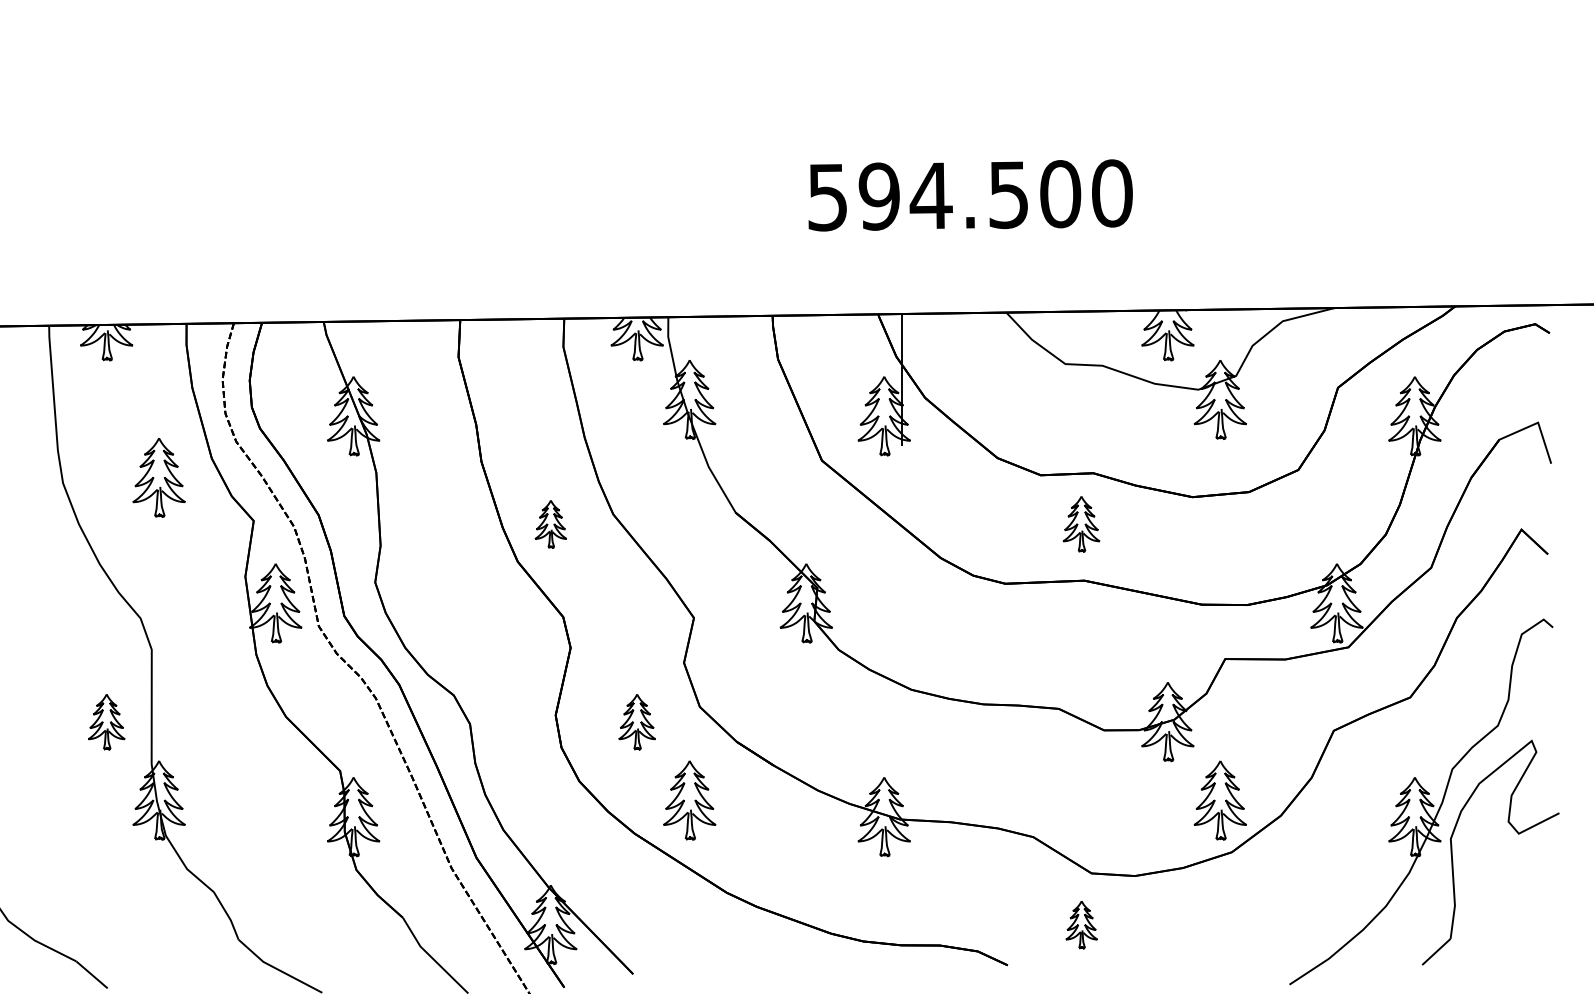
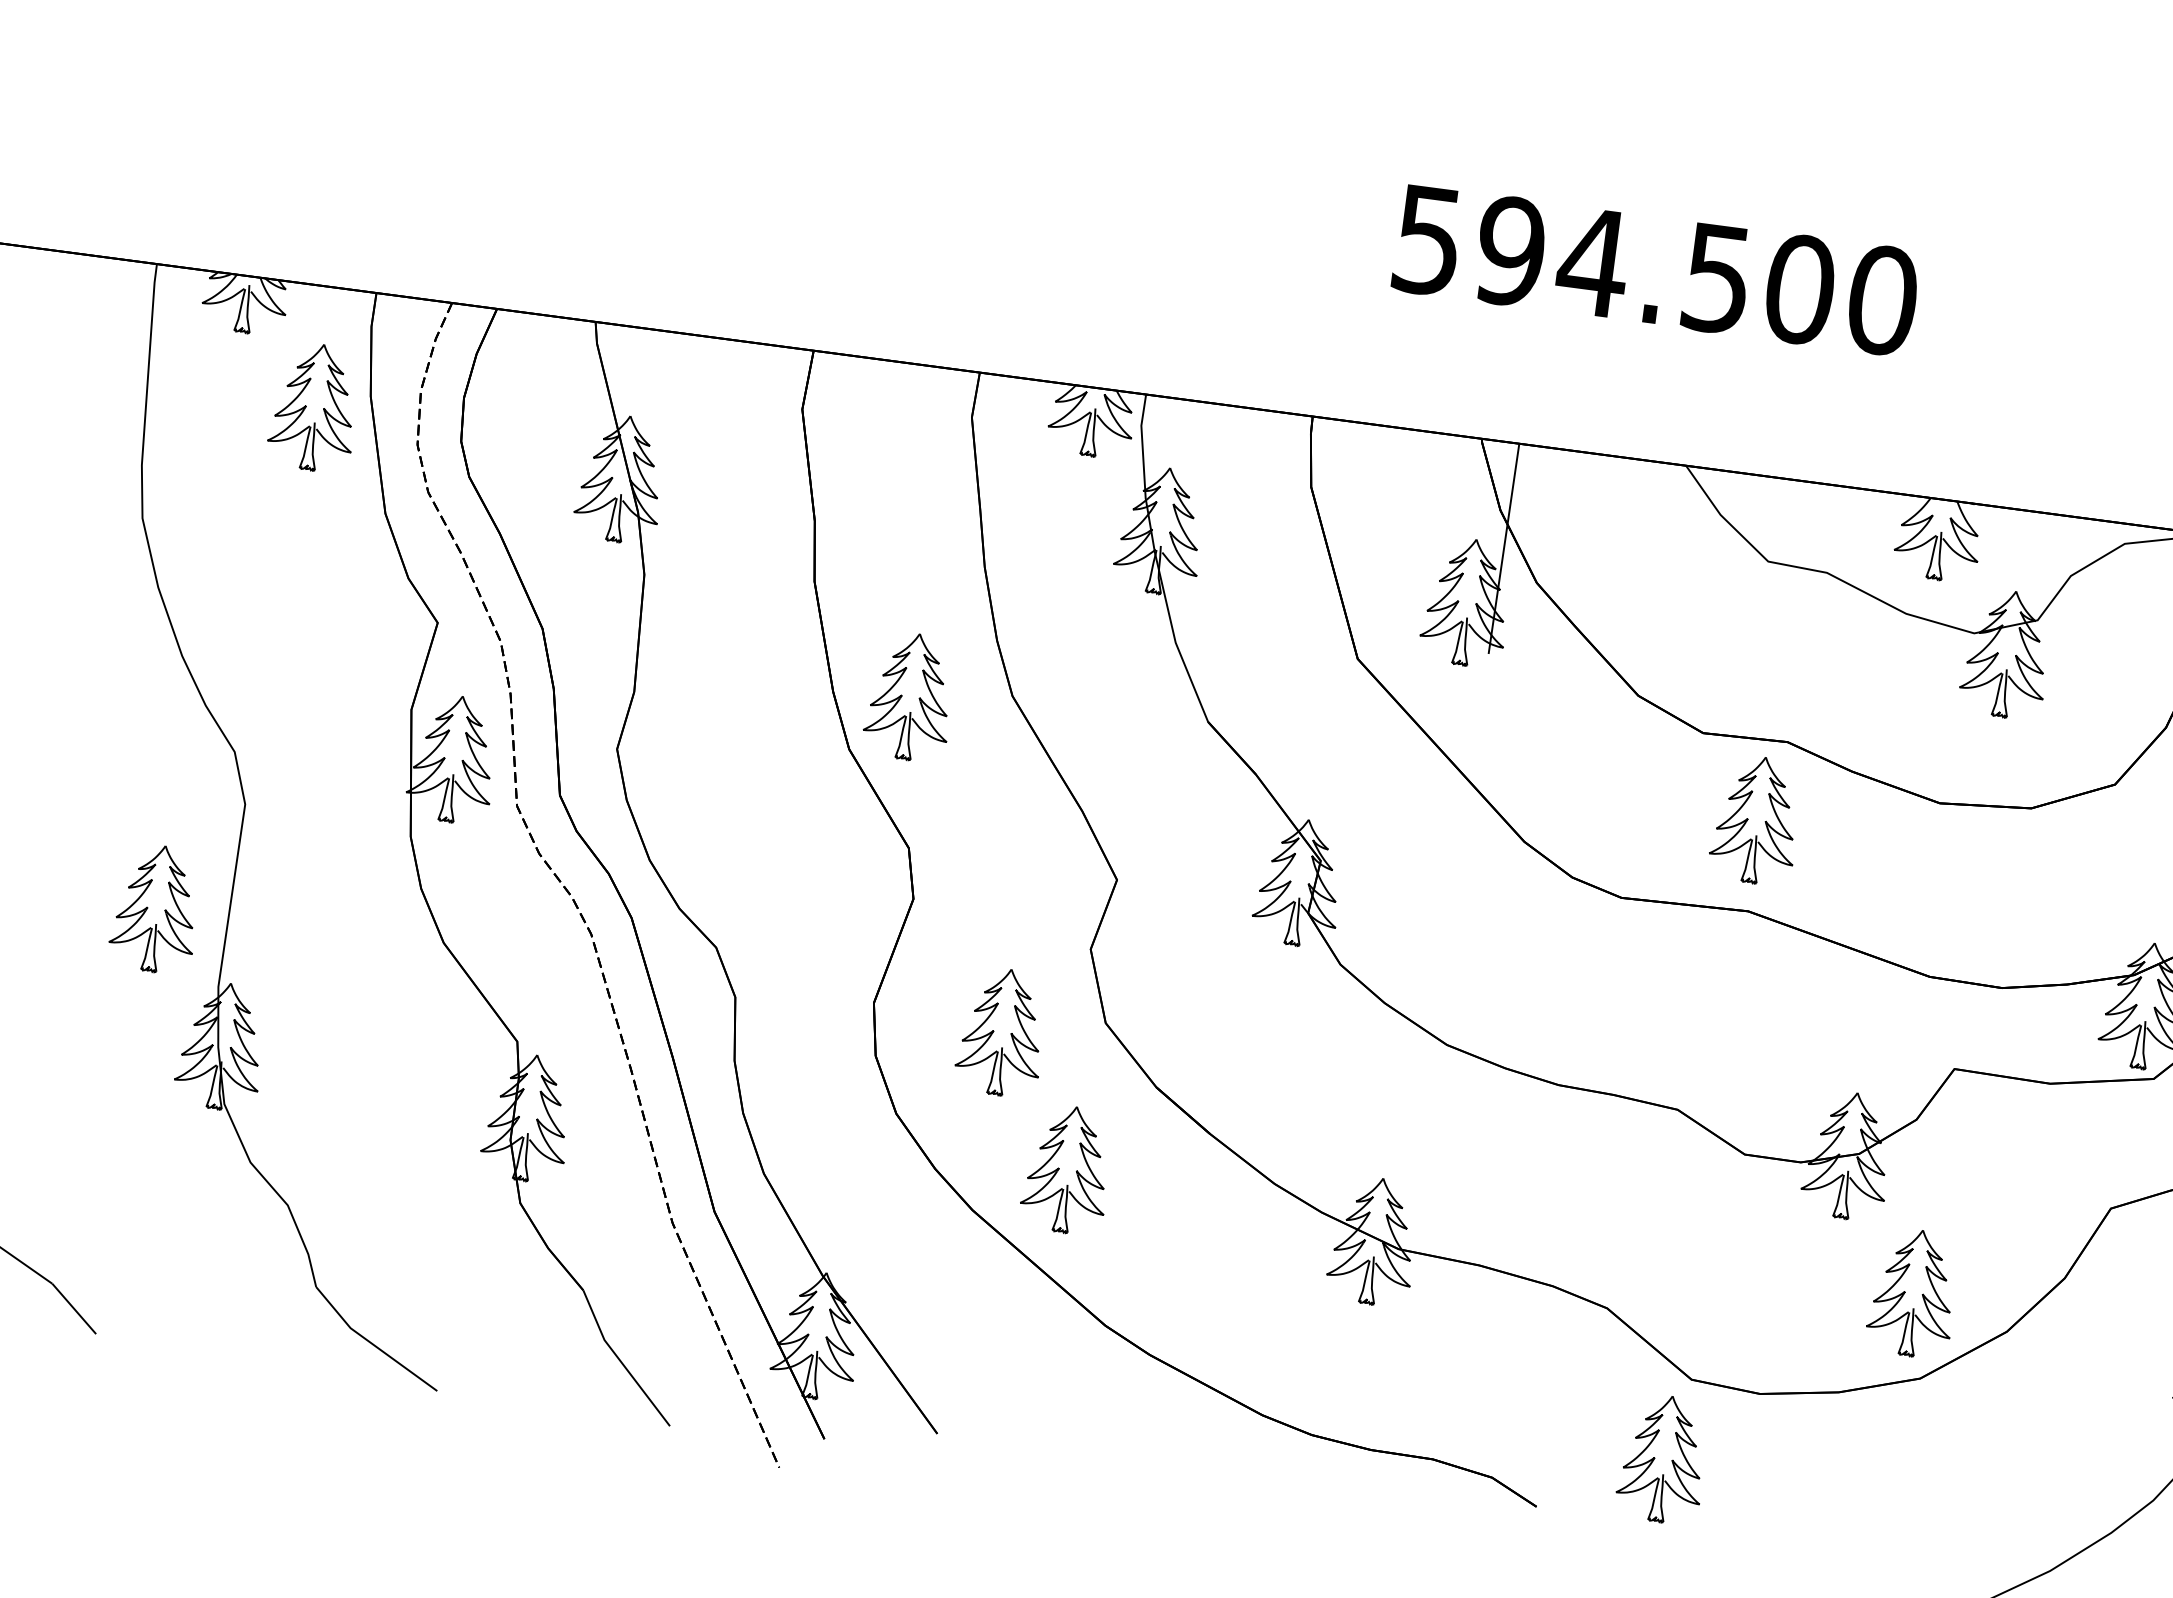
part: (158, 477) -> (314, 407), moved
part: (550, 524) -> (910, 697), size x1.67
part: (1081, 524) -> (1756, 821), size x1.43
part: (106, 722) -> (156, 909), size x1.43
part: (636, 722) -> (1001, 1033), size x1.43
part: (1081, 924) -> (1663, 1458), size x1.67

